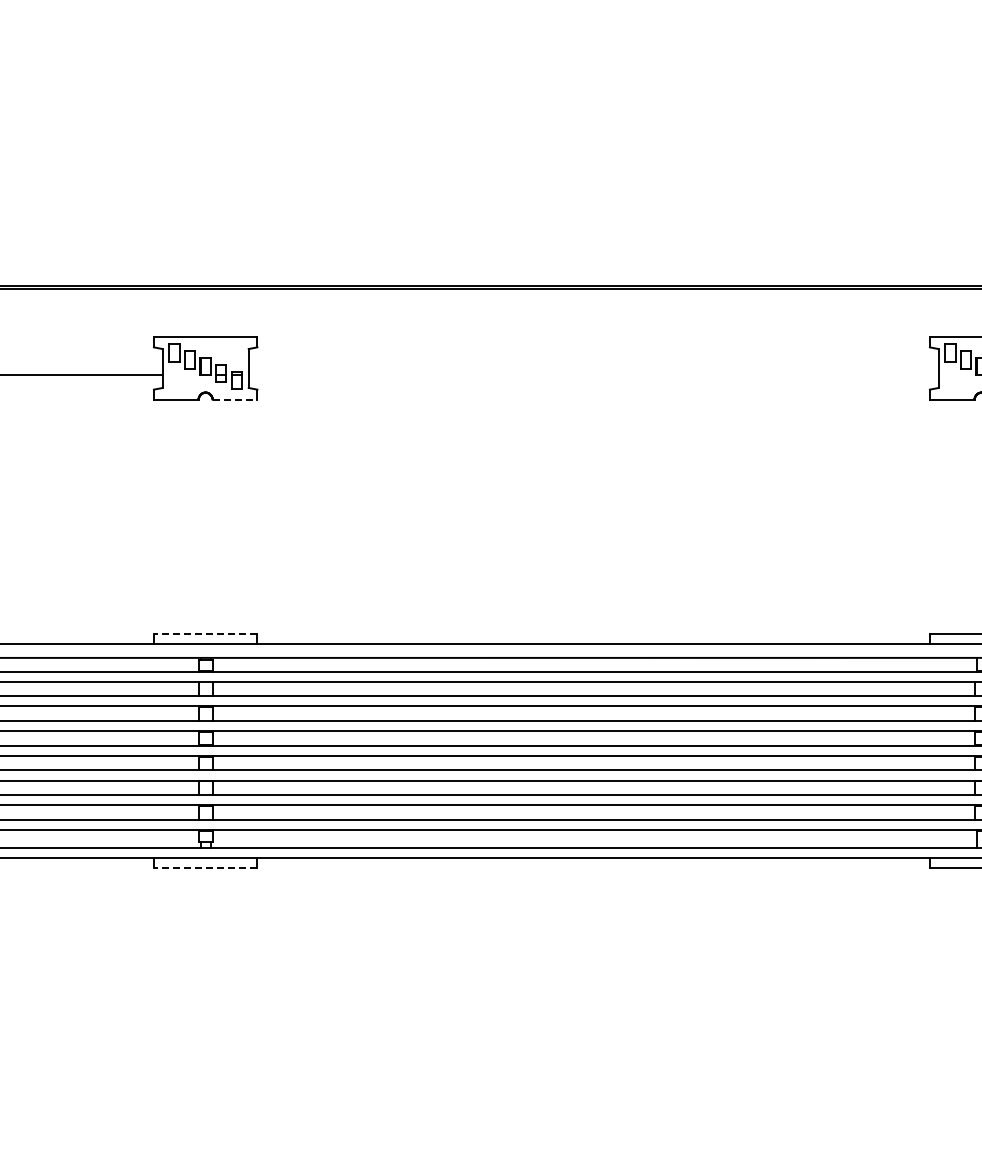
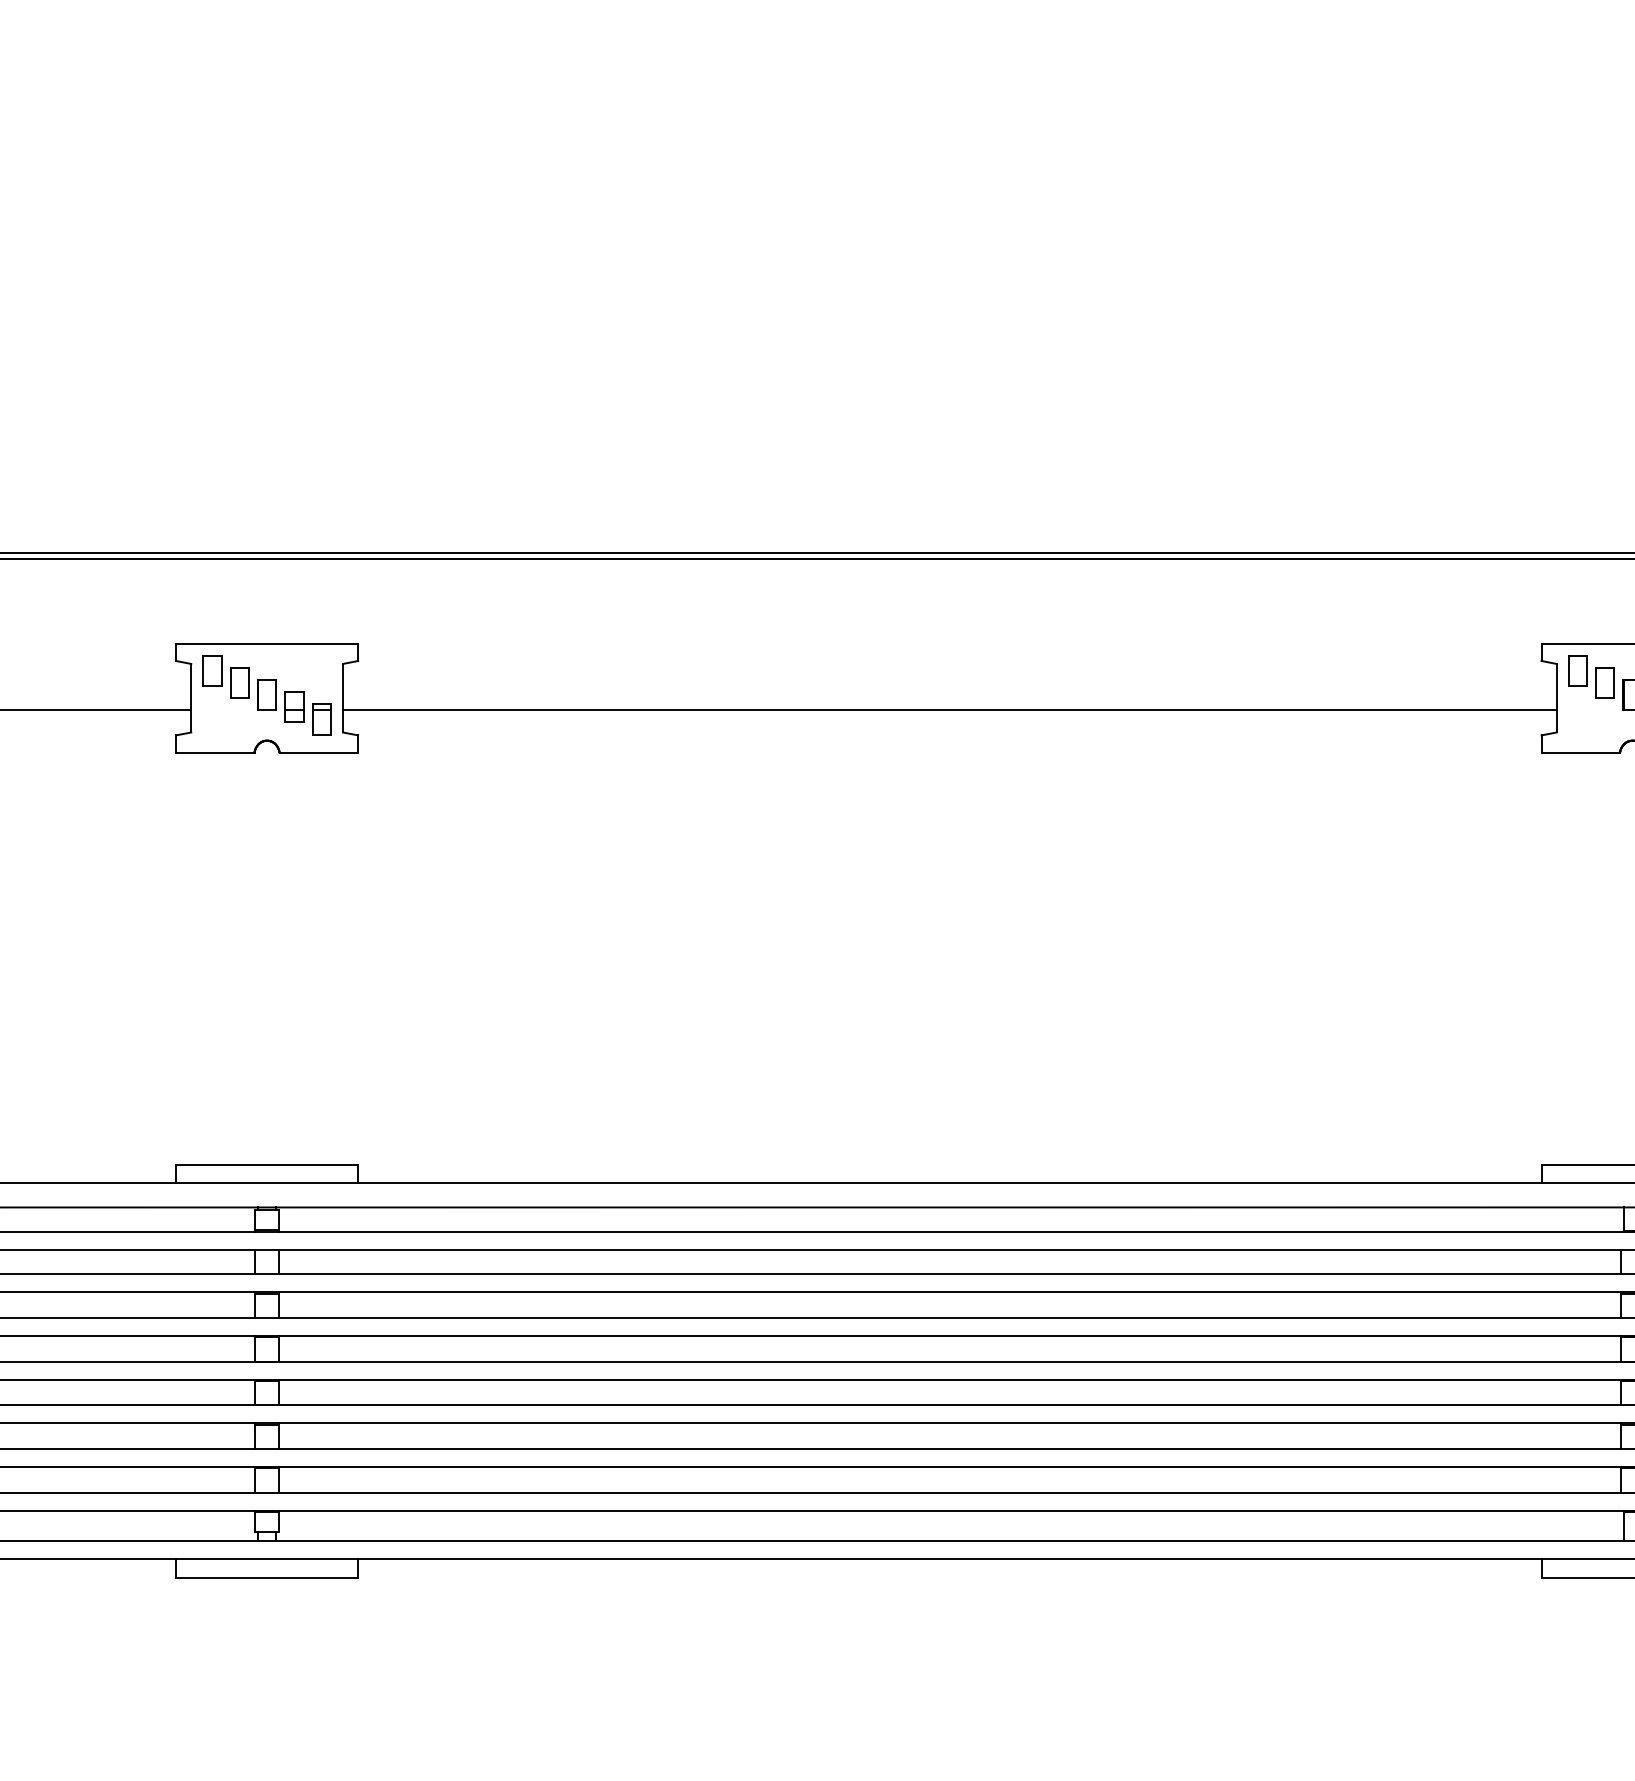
line: (593, 375) -> (949, 710), added
line: (235, 399) -> (319, 752), dashed -> solid
line: (205, 633) -> (266, 1164), dashed -> solid
line: (205, 868) -> (266, 1578), dashed -> solid

